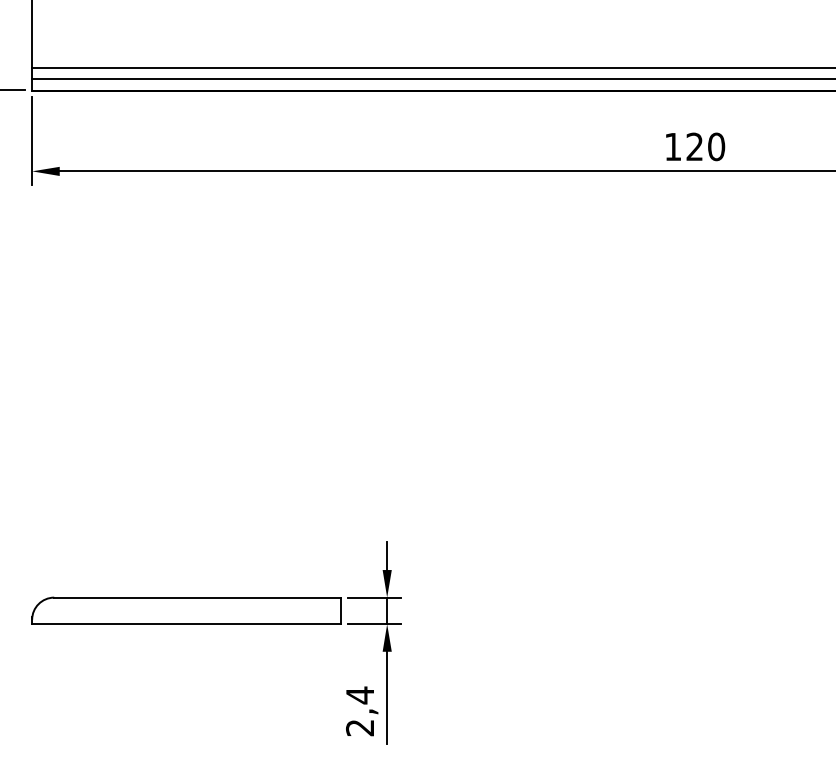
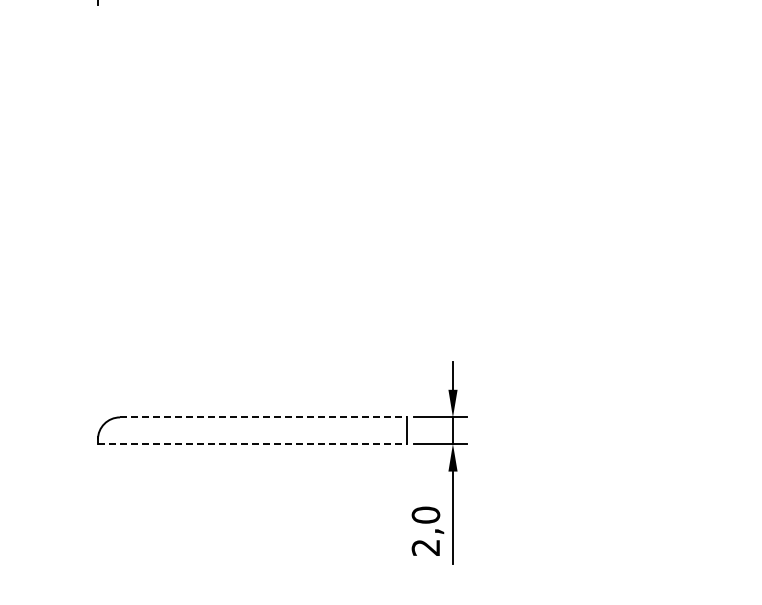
line: (197, 597) -> (263, 417), solid -> dashed
line: (186, 624) -> (252, 444), solid -> dashed
text: (360, 695) -> (426, 515), 2,4 -> 2,0

